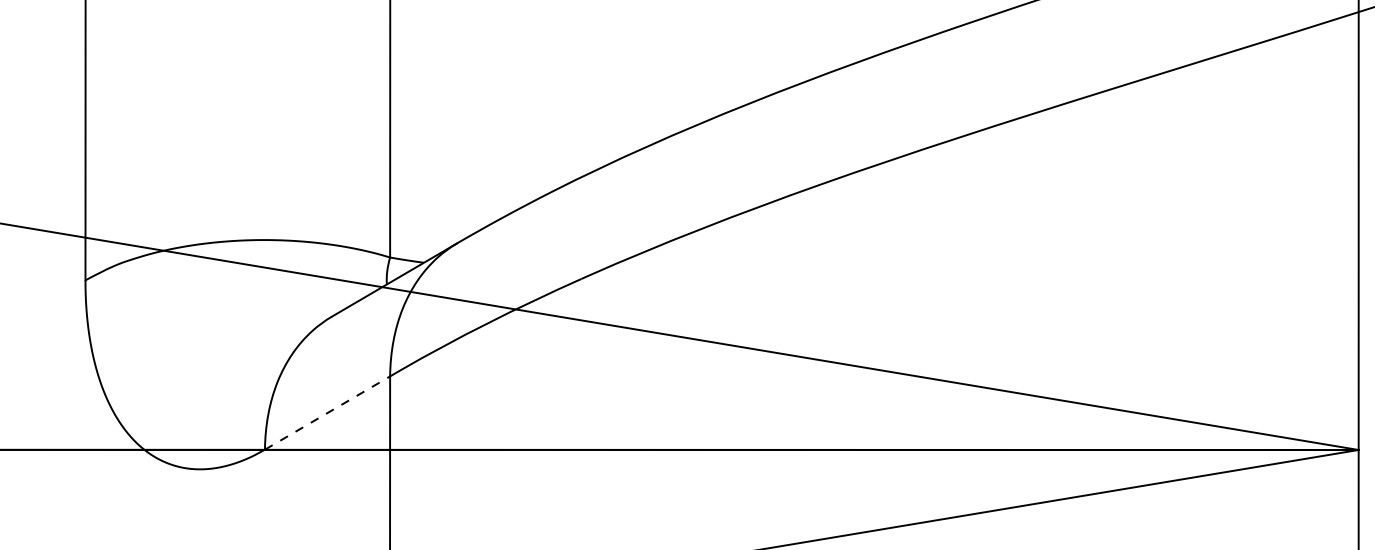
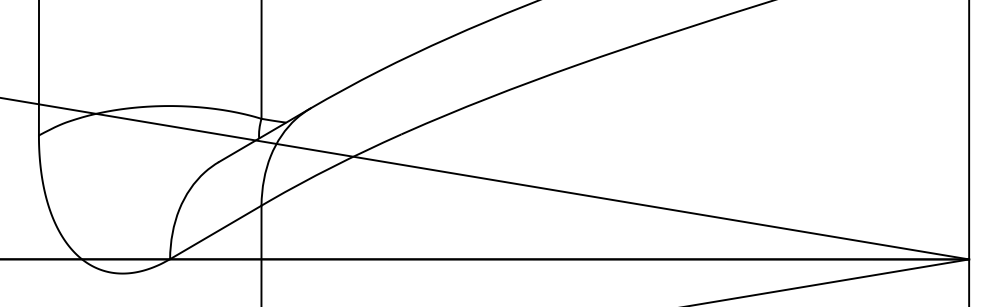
line: (327, 413) -> (215, 232), dashed -> solid

